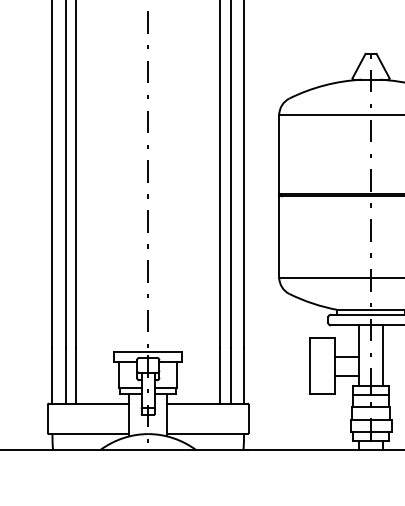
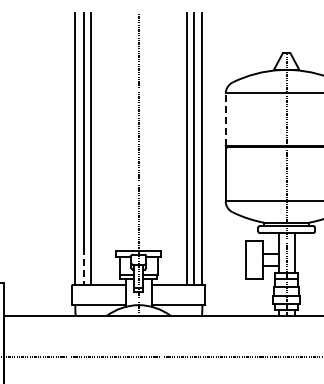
line: (278, 154) -> (225, 119), solid -> dashed
line: (66, 375) -> (84, 266), solid -> dashed

